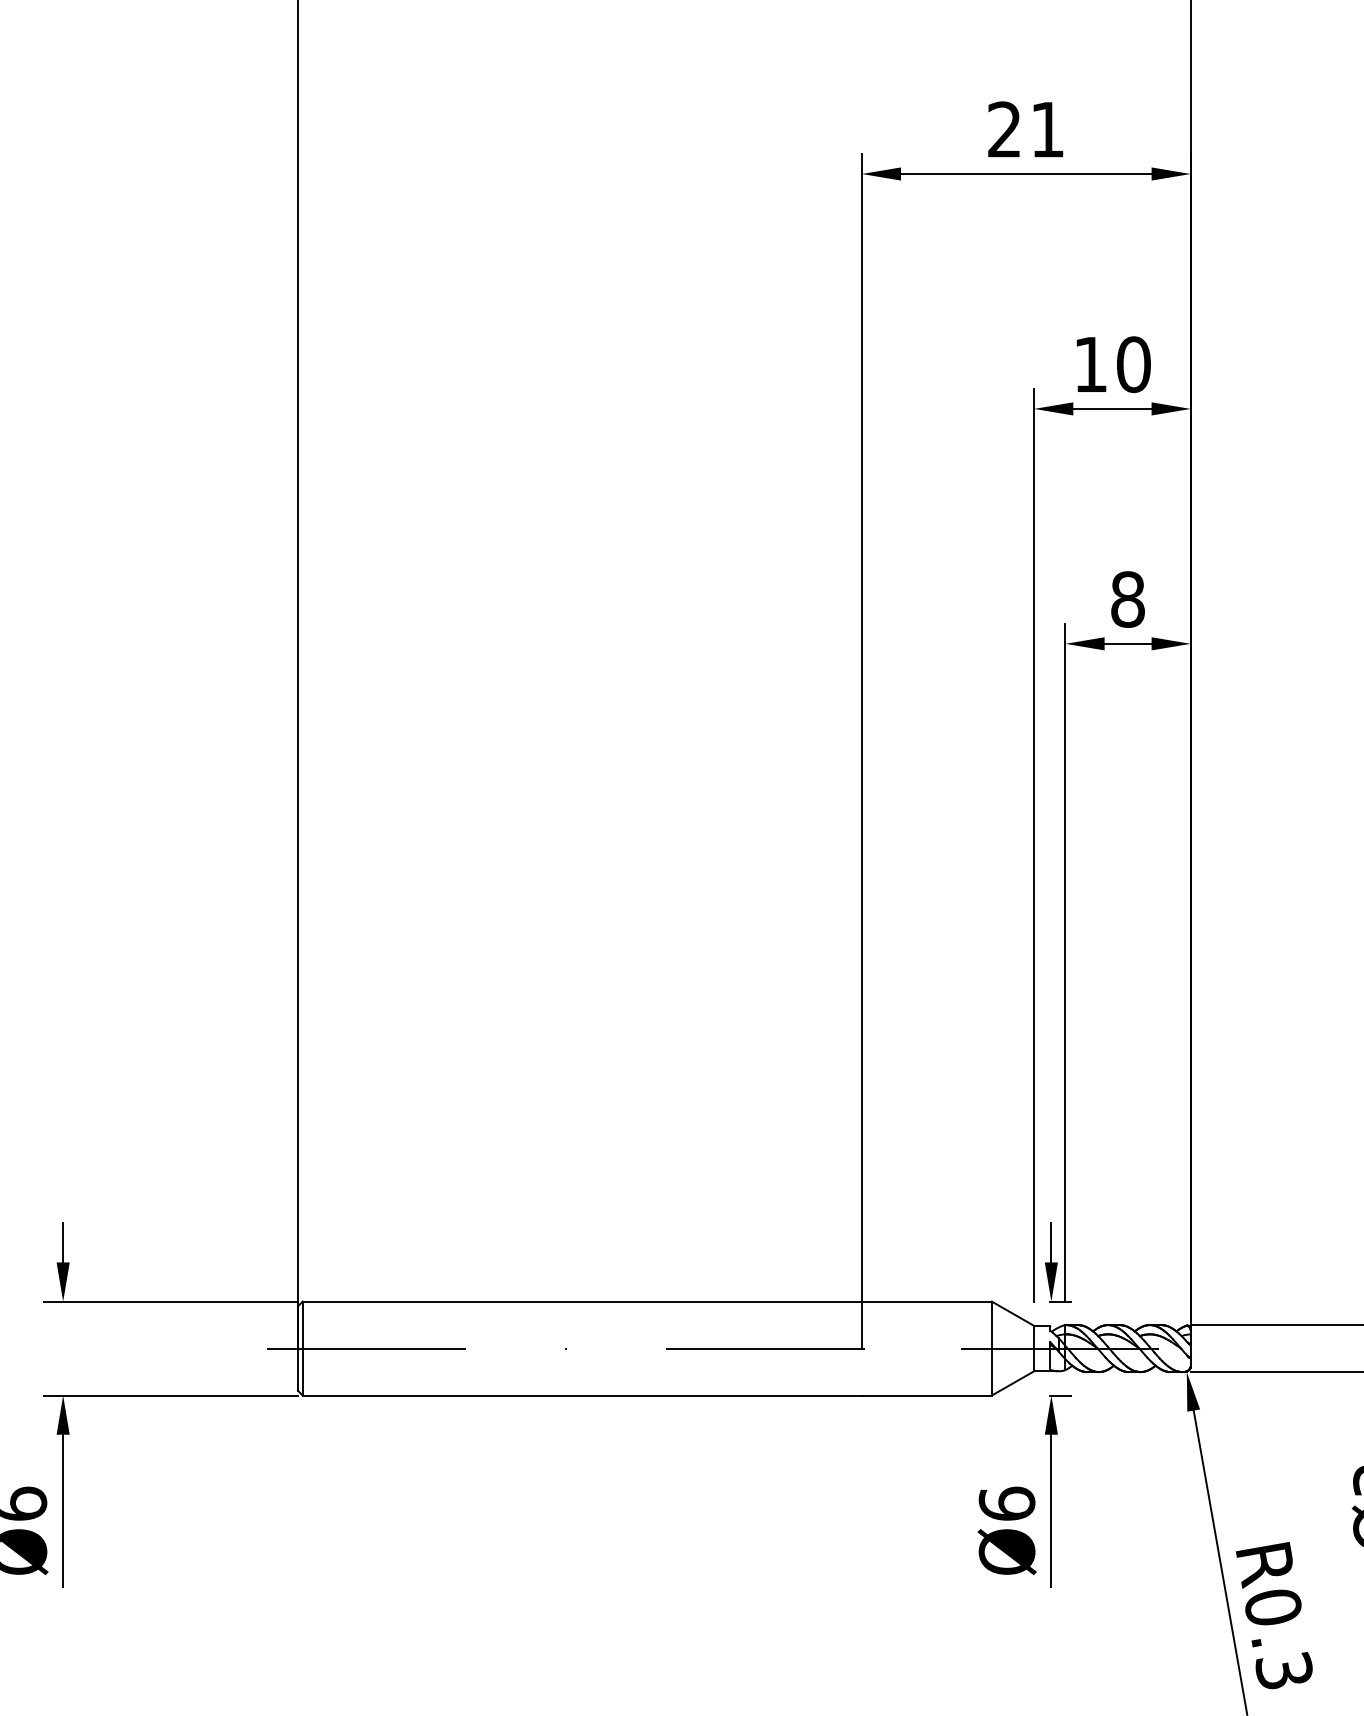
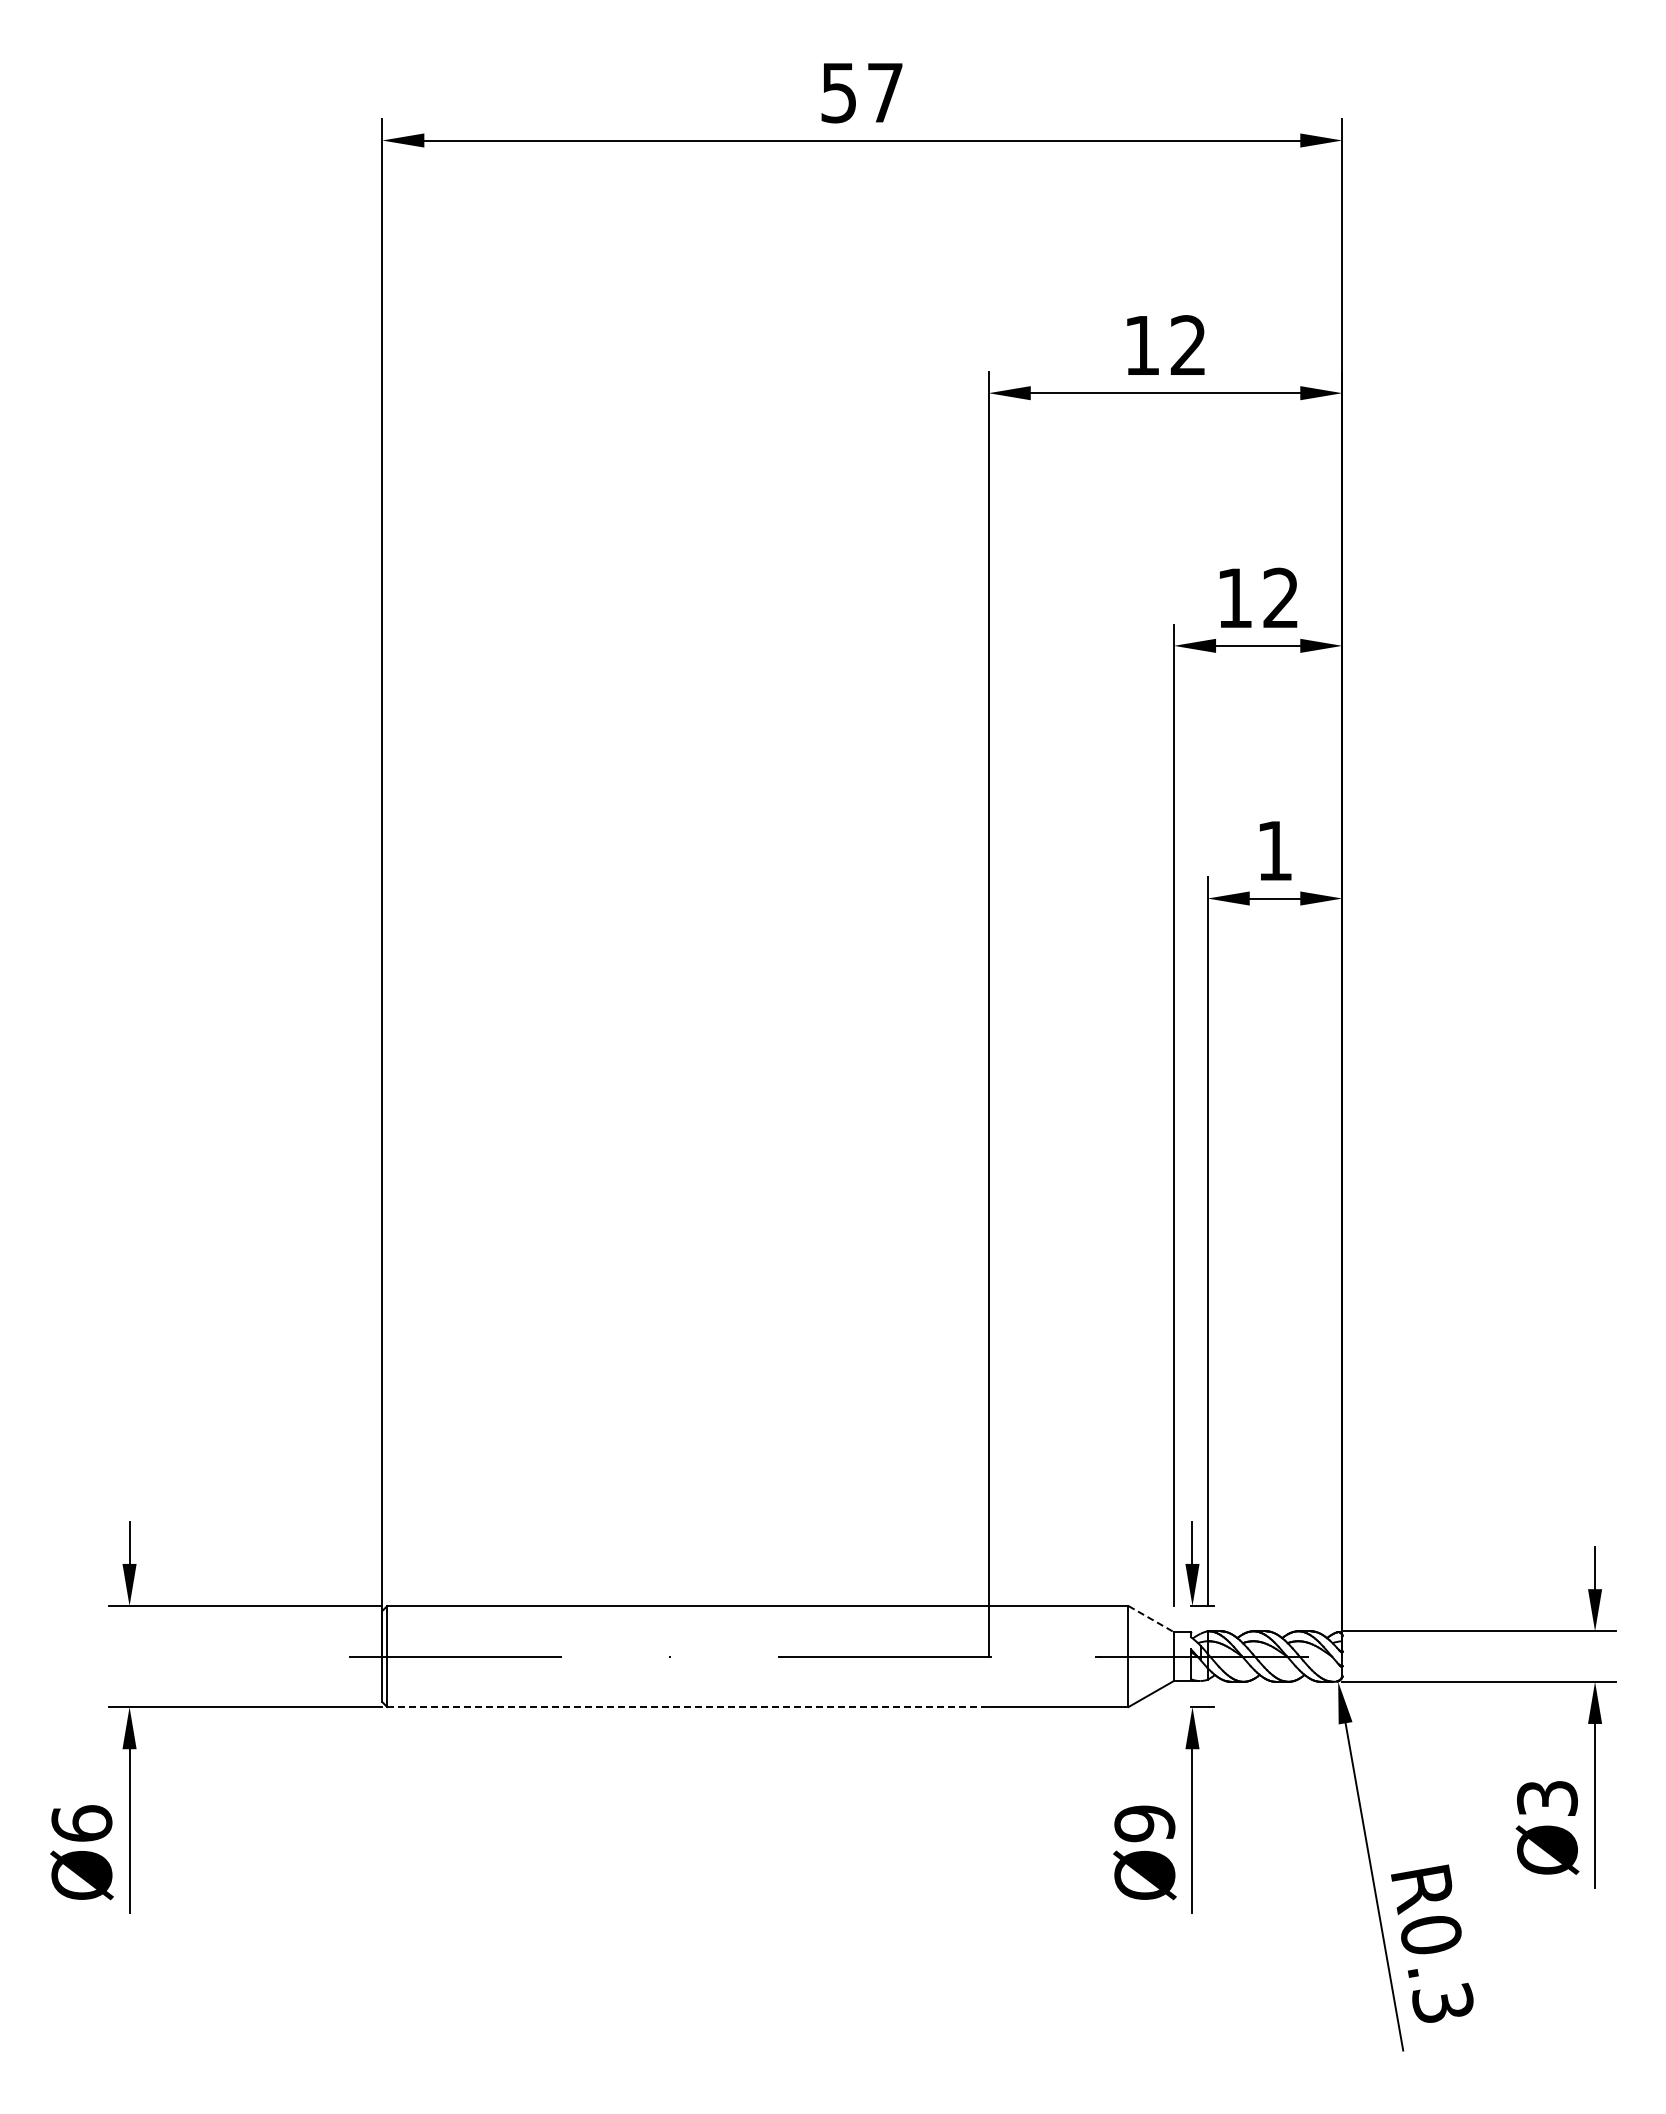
text: (1025, 128) -> (1164, 344), 21 -> 12
text: (1134, 363) -> (1281, 597), 10 -> 12
text: (1127, 599) -> (1274, 850), 8 -> 1
line: (1013, 1314) -> (1151, 1619), solid -> dashed
line: (581, 1395) -> (687, 1707), solid -> dashed
text: (1006, 1503) -> (1144, 1823), Ø6 -> Ø9

